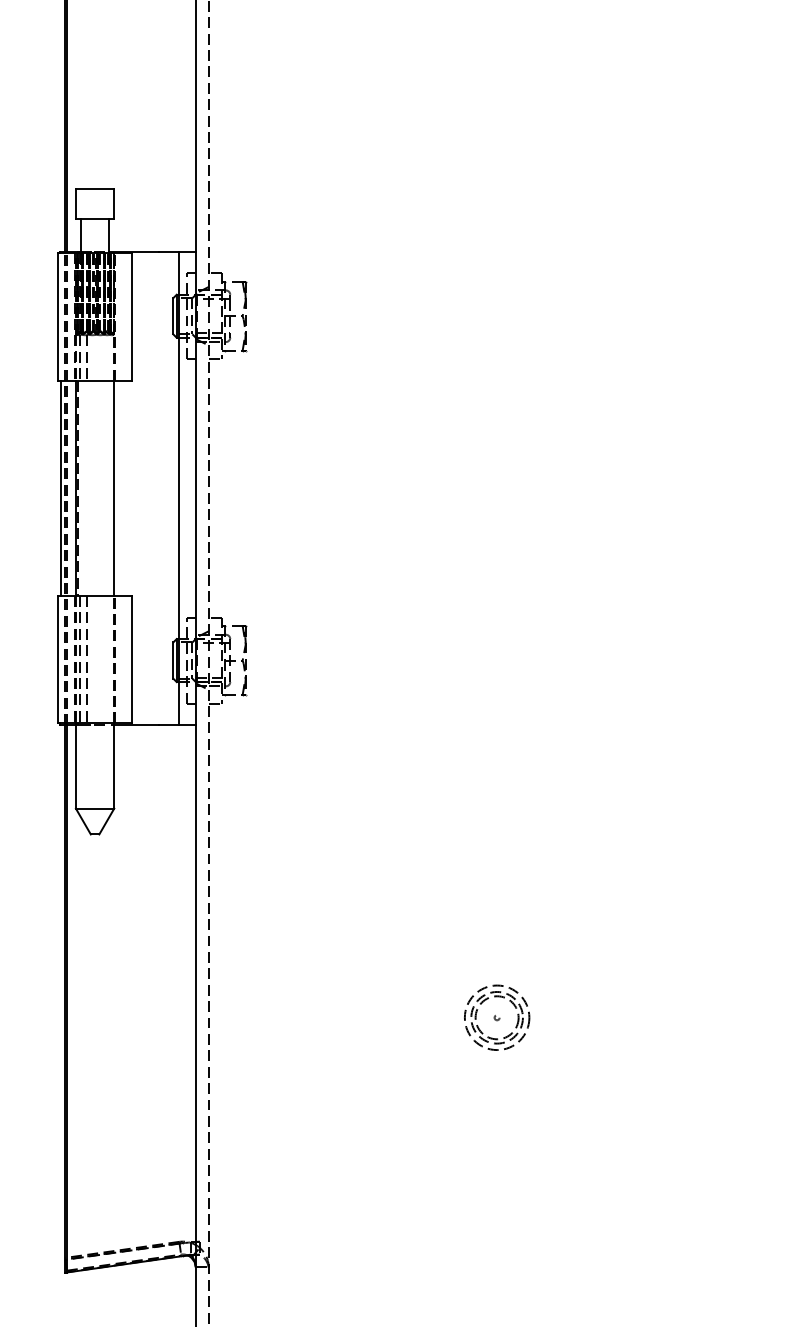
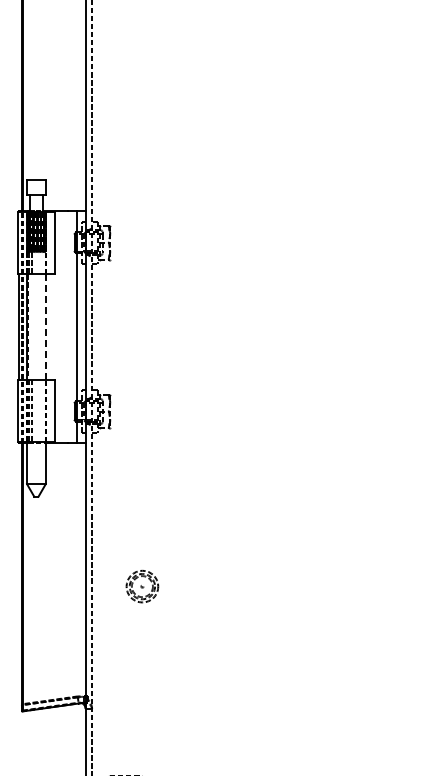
line: (113, 489) -> (45, 327), solid -> dashed
part: (497, 1017) -> (142, 586), moved

